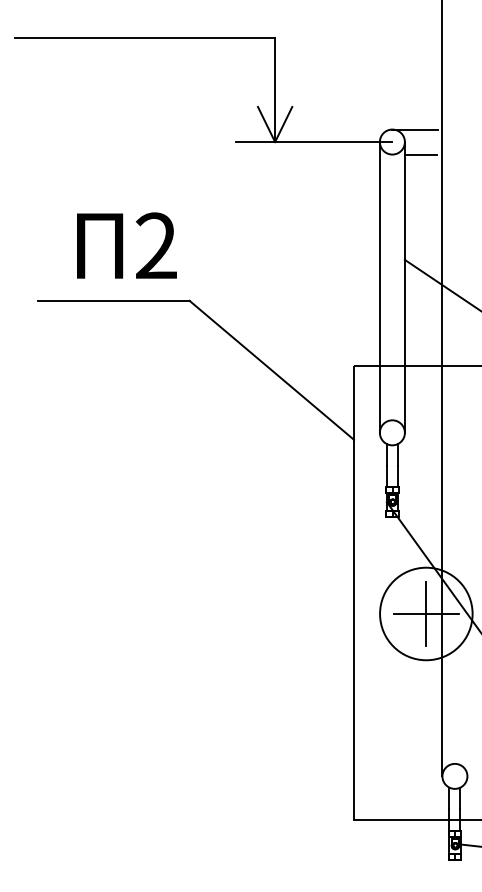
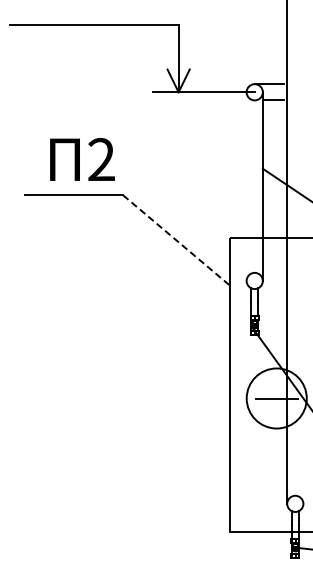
line: (379, 287) -> (246, 186), removed
line: (271, 370) -> (176, 240), solid -> dashed
line: (425, 613) -> (276, 398), removed

